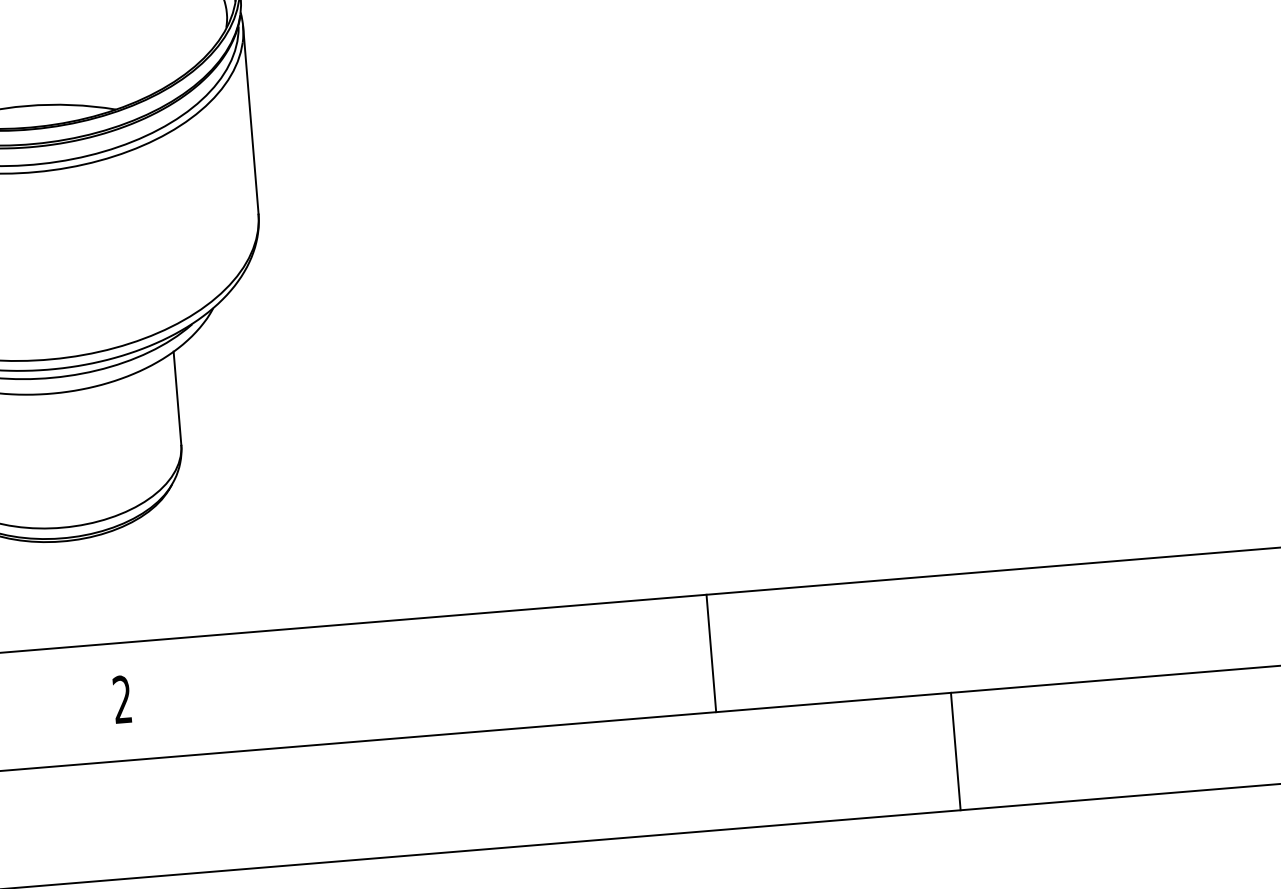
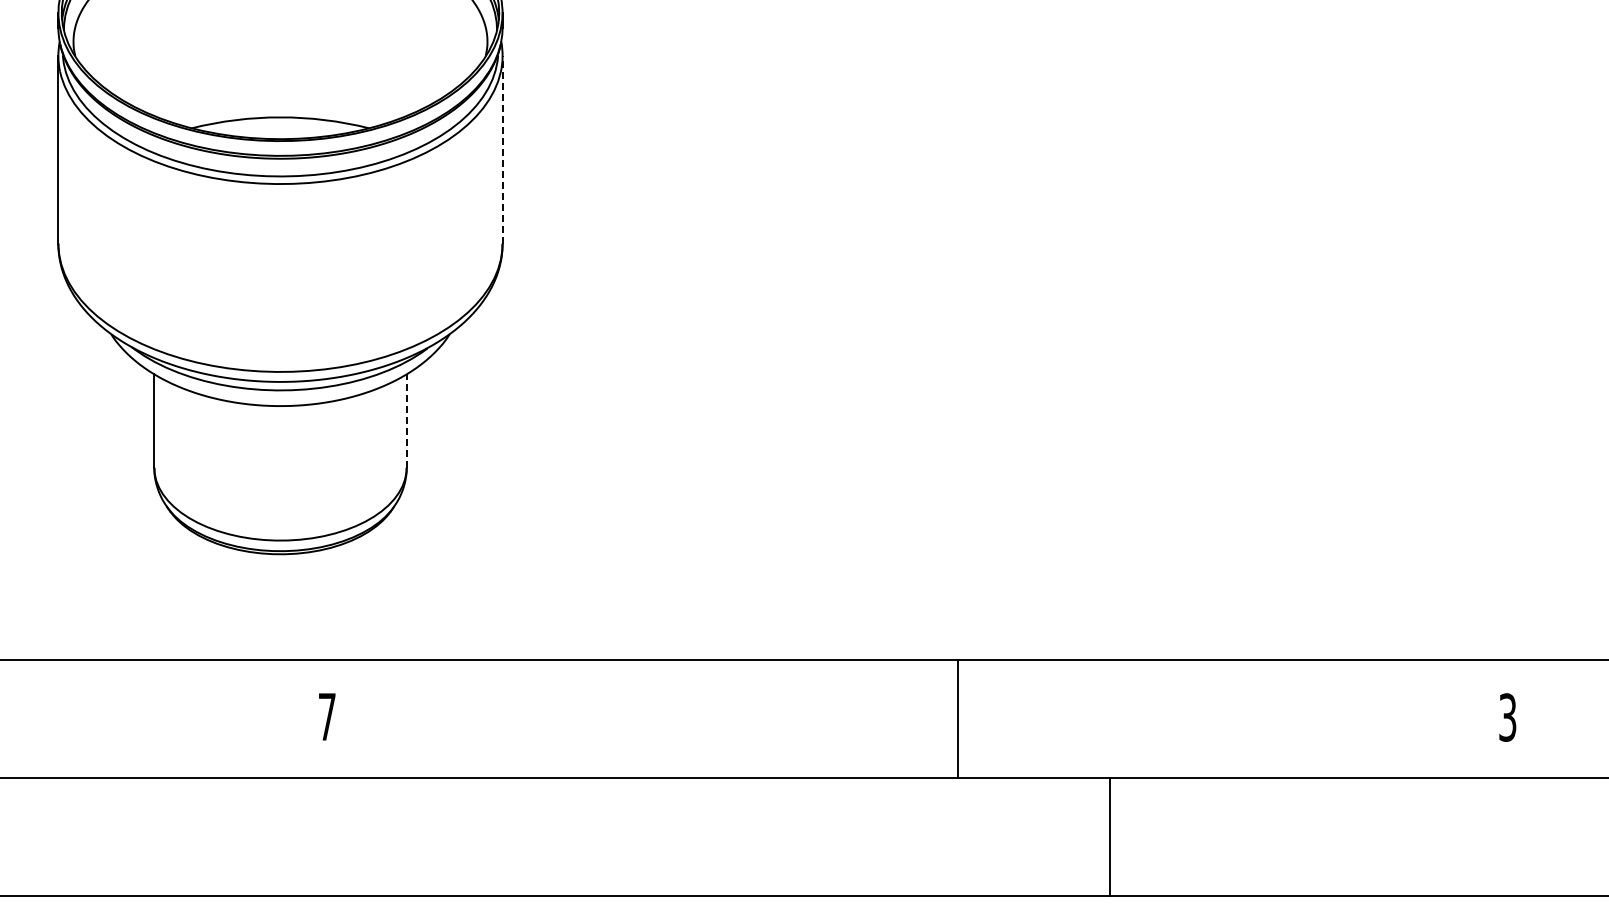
line: (250, 119) -> (502, 149), solid -> dashed
line: (177, 397) -> (406, 420), solid -> dashed
line: (711, 653) -> (957, 719), moved
text: (121, 699) -> (326, 716), 2 -> 7
line: (955, 751) -> (1110, 836), moved

